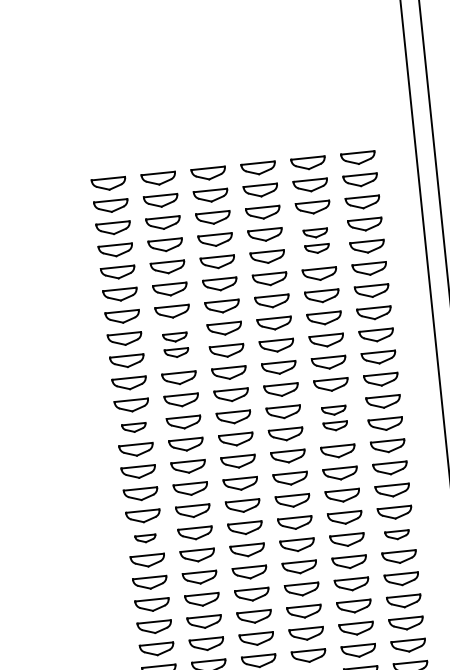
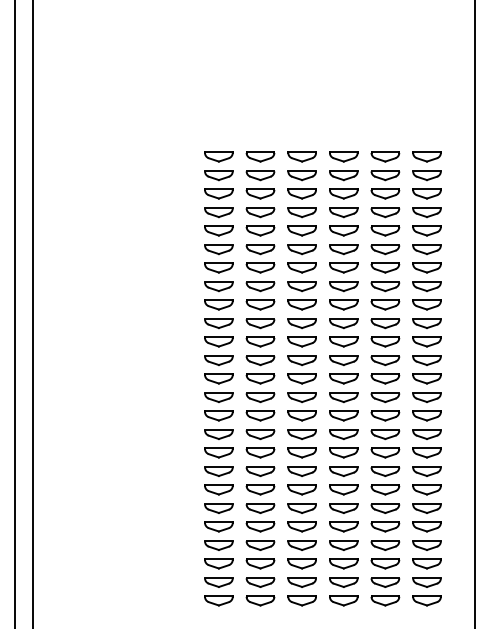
part: (316, 240) -> (385, 221), size x1.43
part: (175, 345) -> (260, 295), size x1.43
part: (334, 418) -> (385, 369), size x1.43
part: (133, 428) -> (218, 360), size x1.43
part: (396, 535) -> (426, 471), size x1.43
part: (145, 538) -> (218, 452), size x1.67

